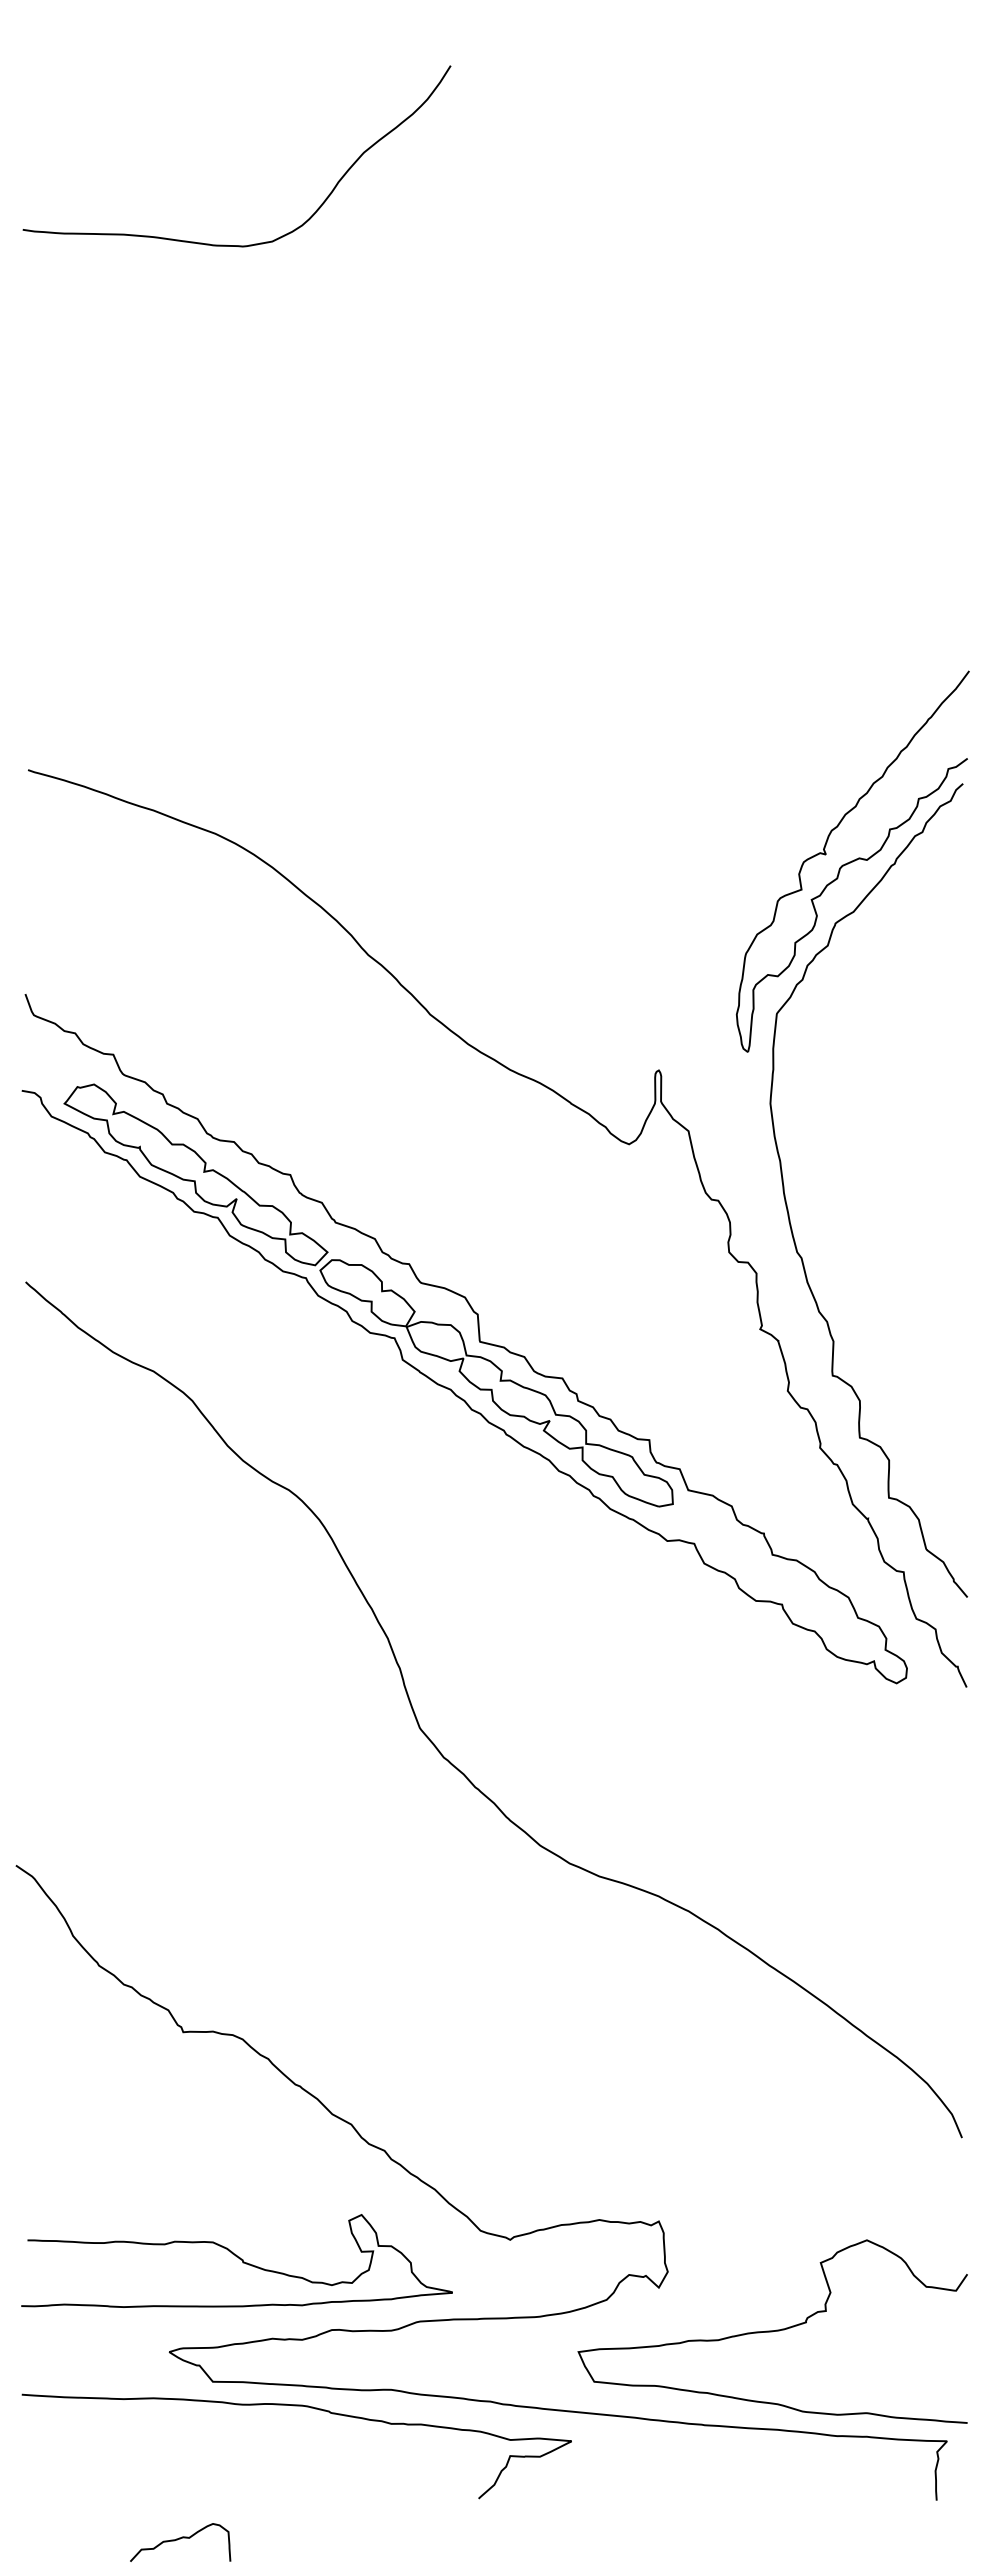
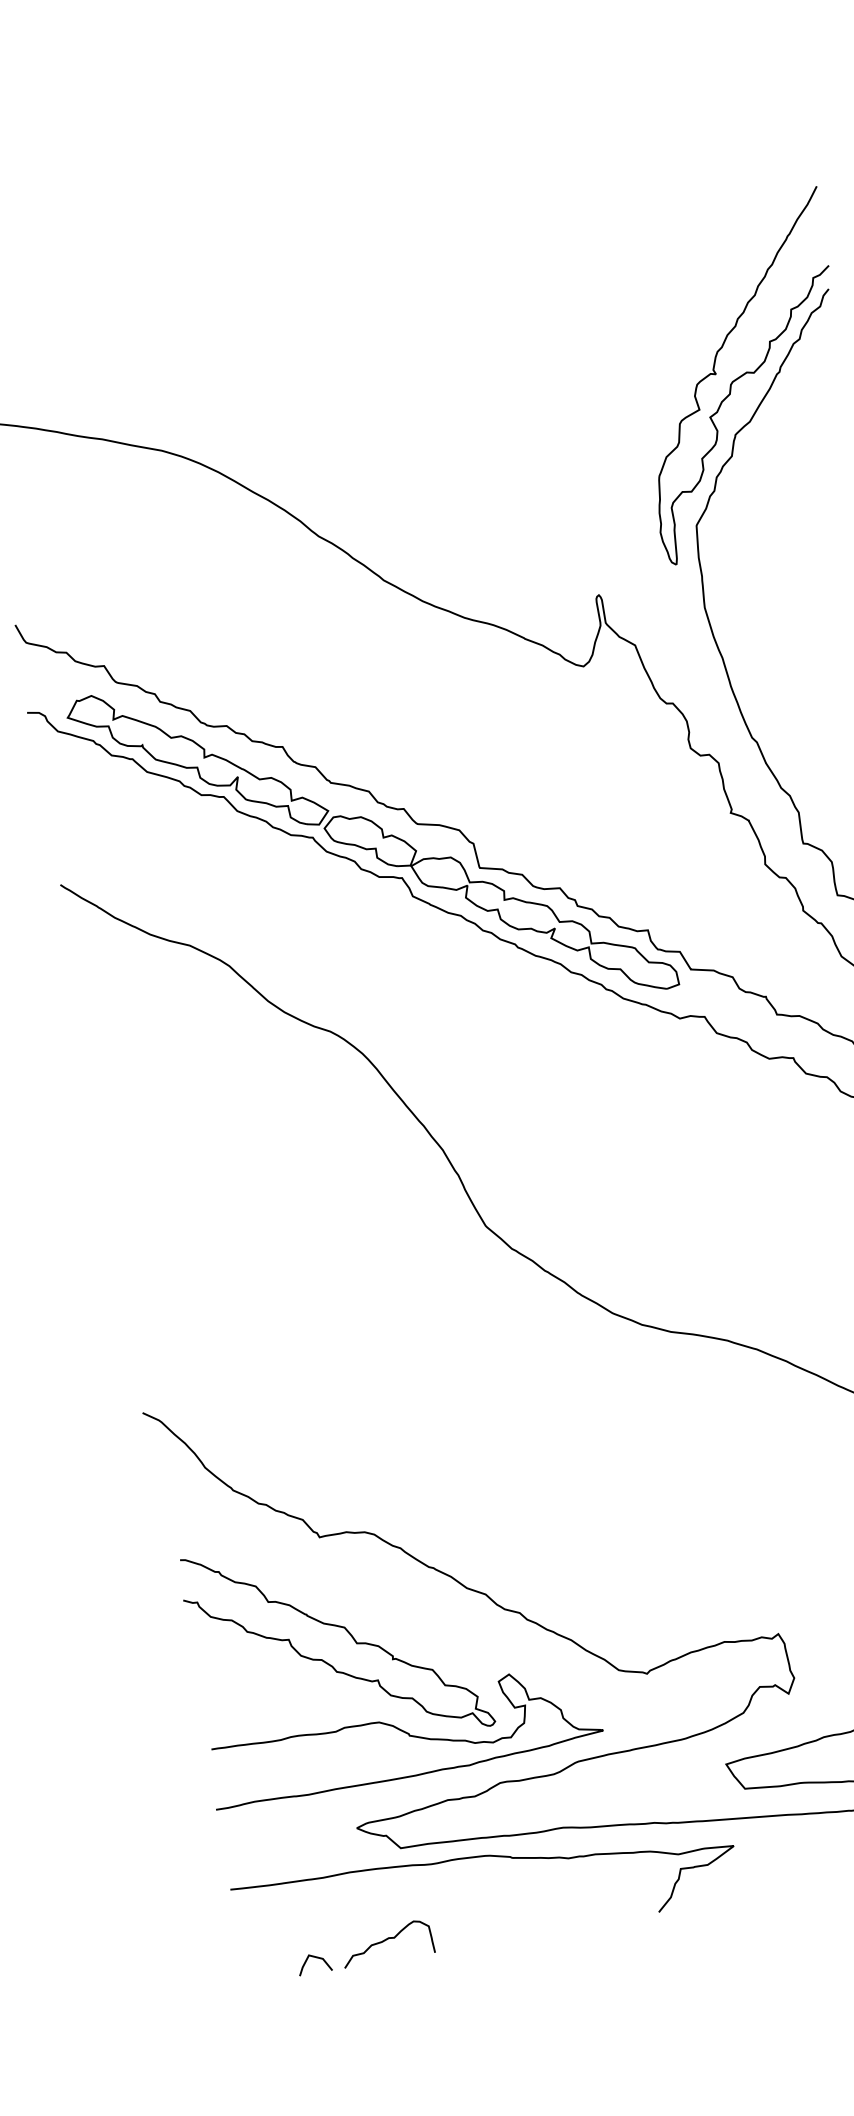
curve: (196, 2141) -> (348, 1633), added
line: (101, 2484) -> (316, 1958), added
curve: (180, 2539) -> (386, 1940), moved

